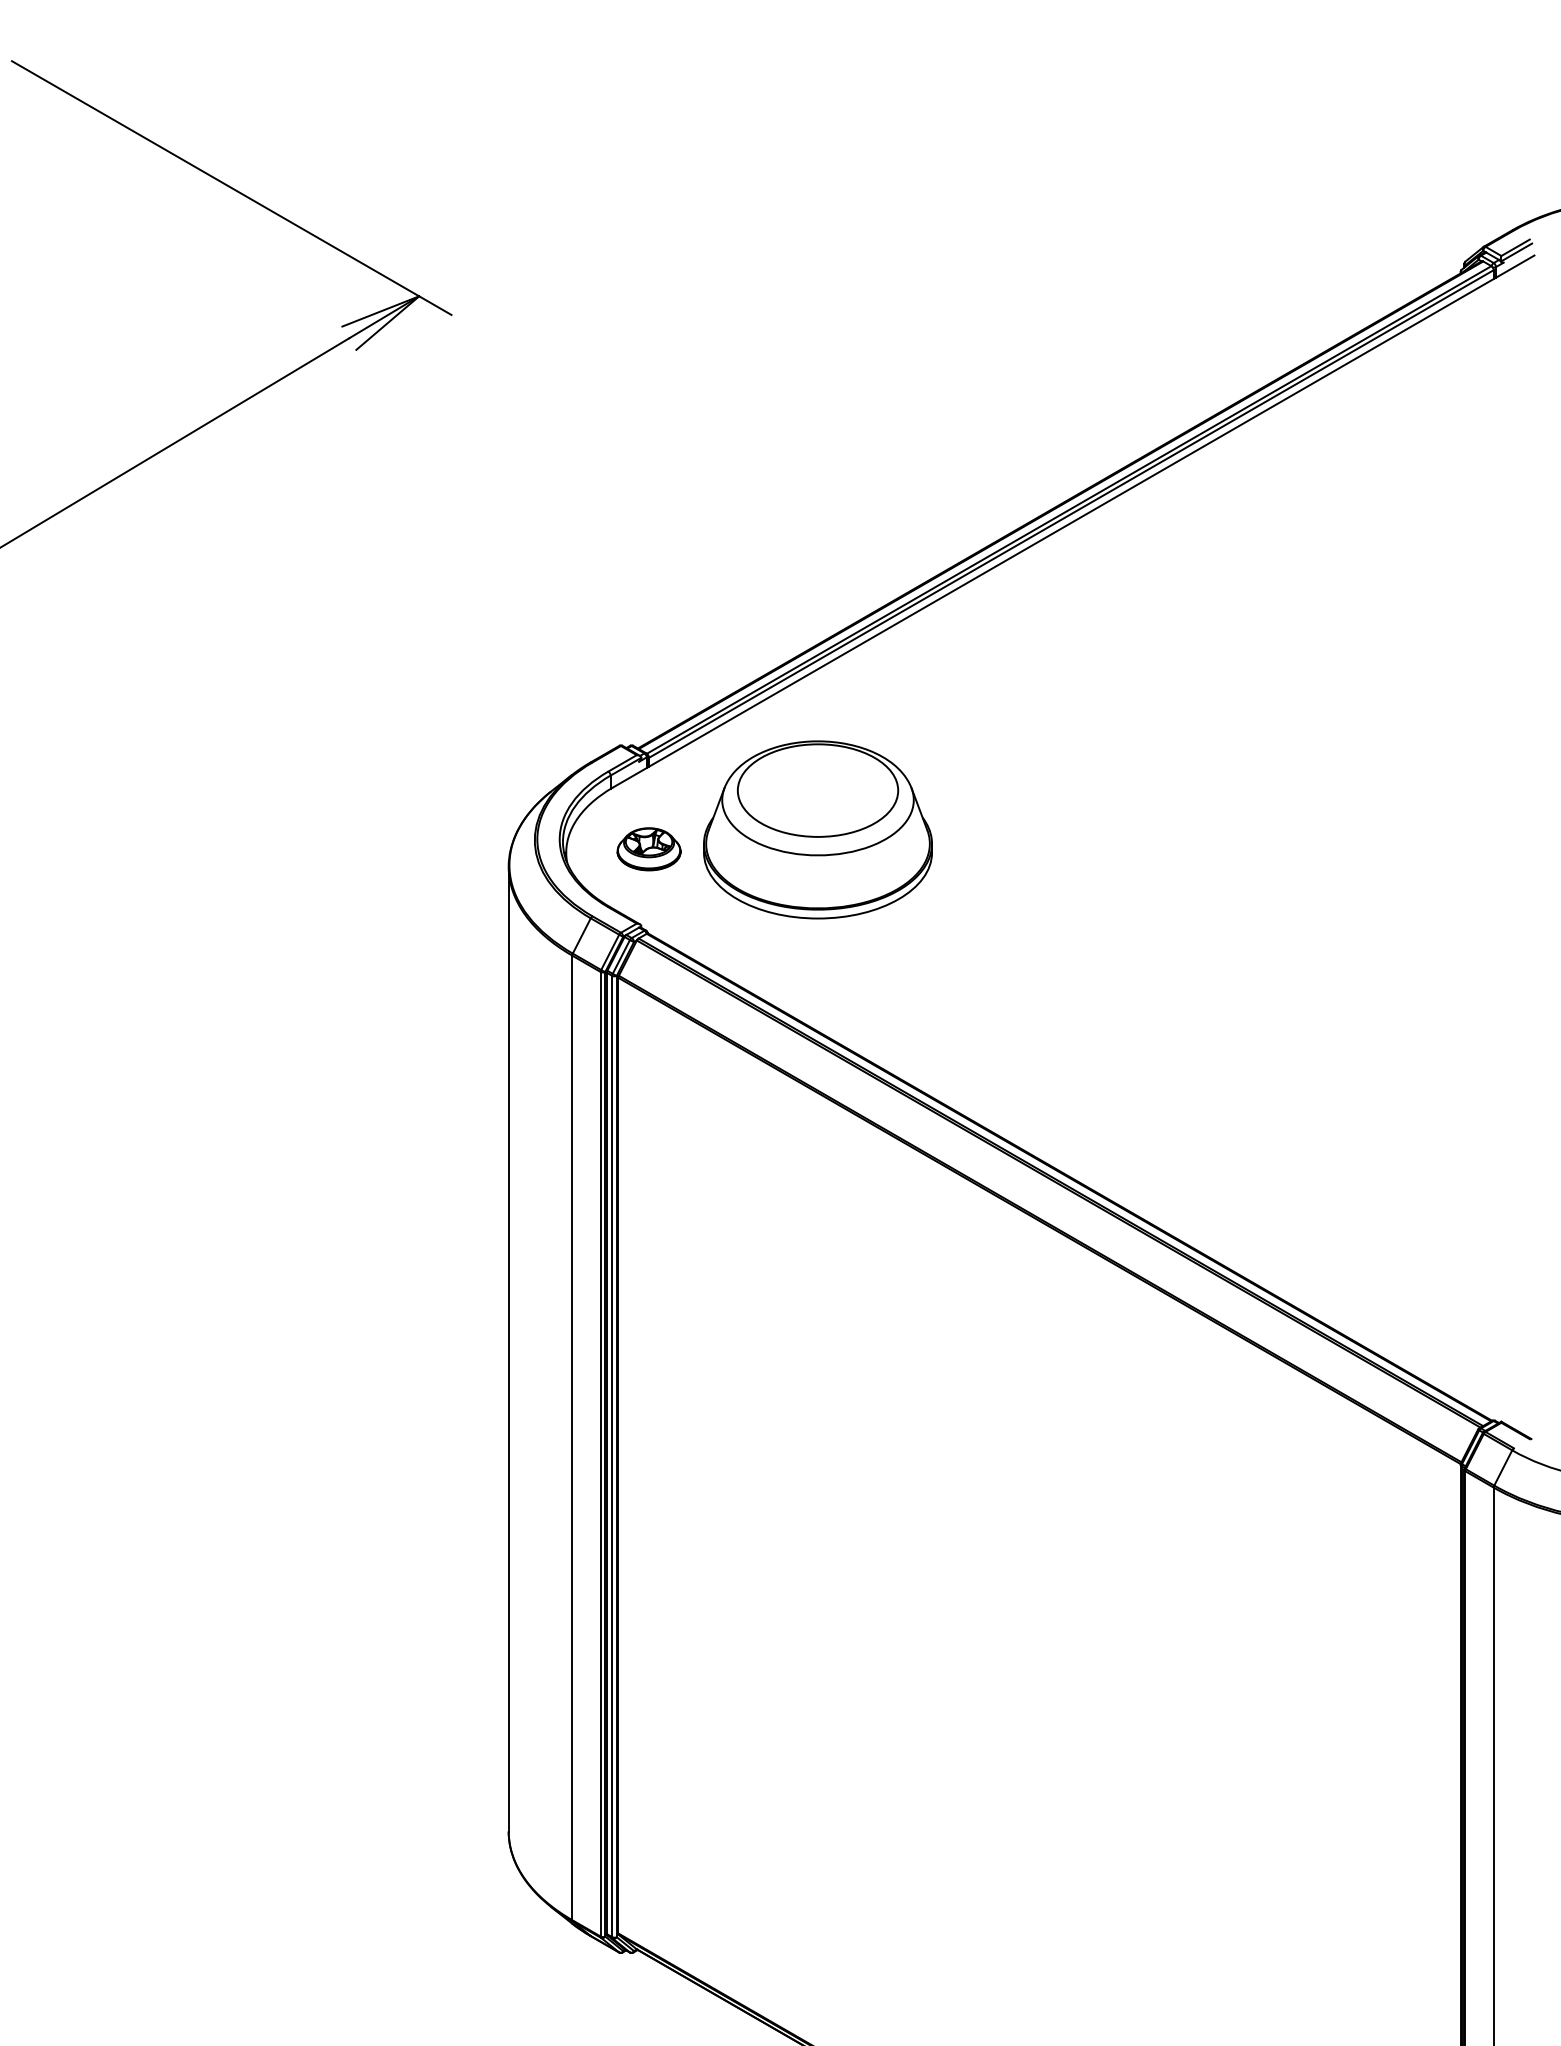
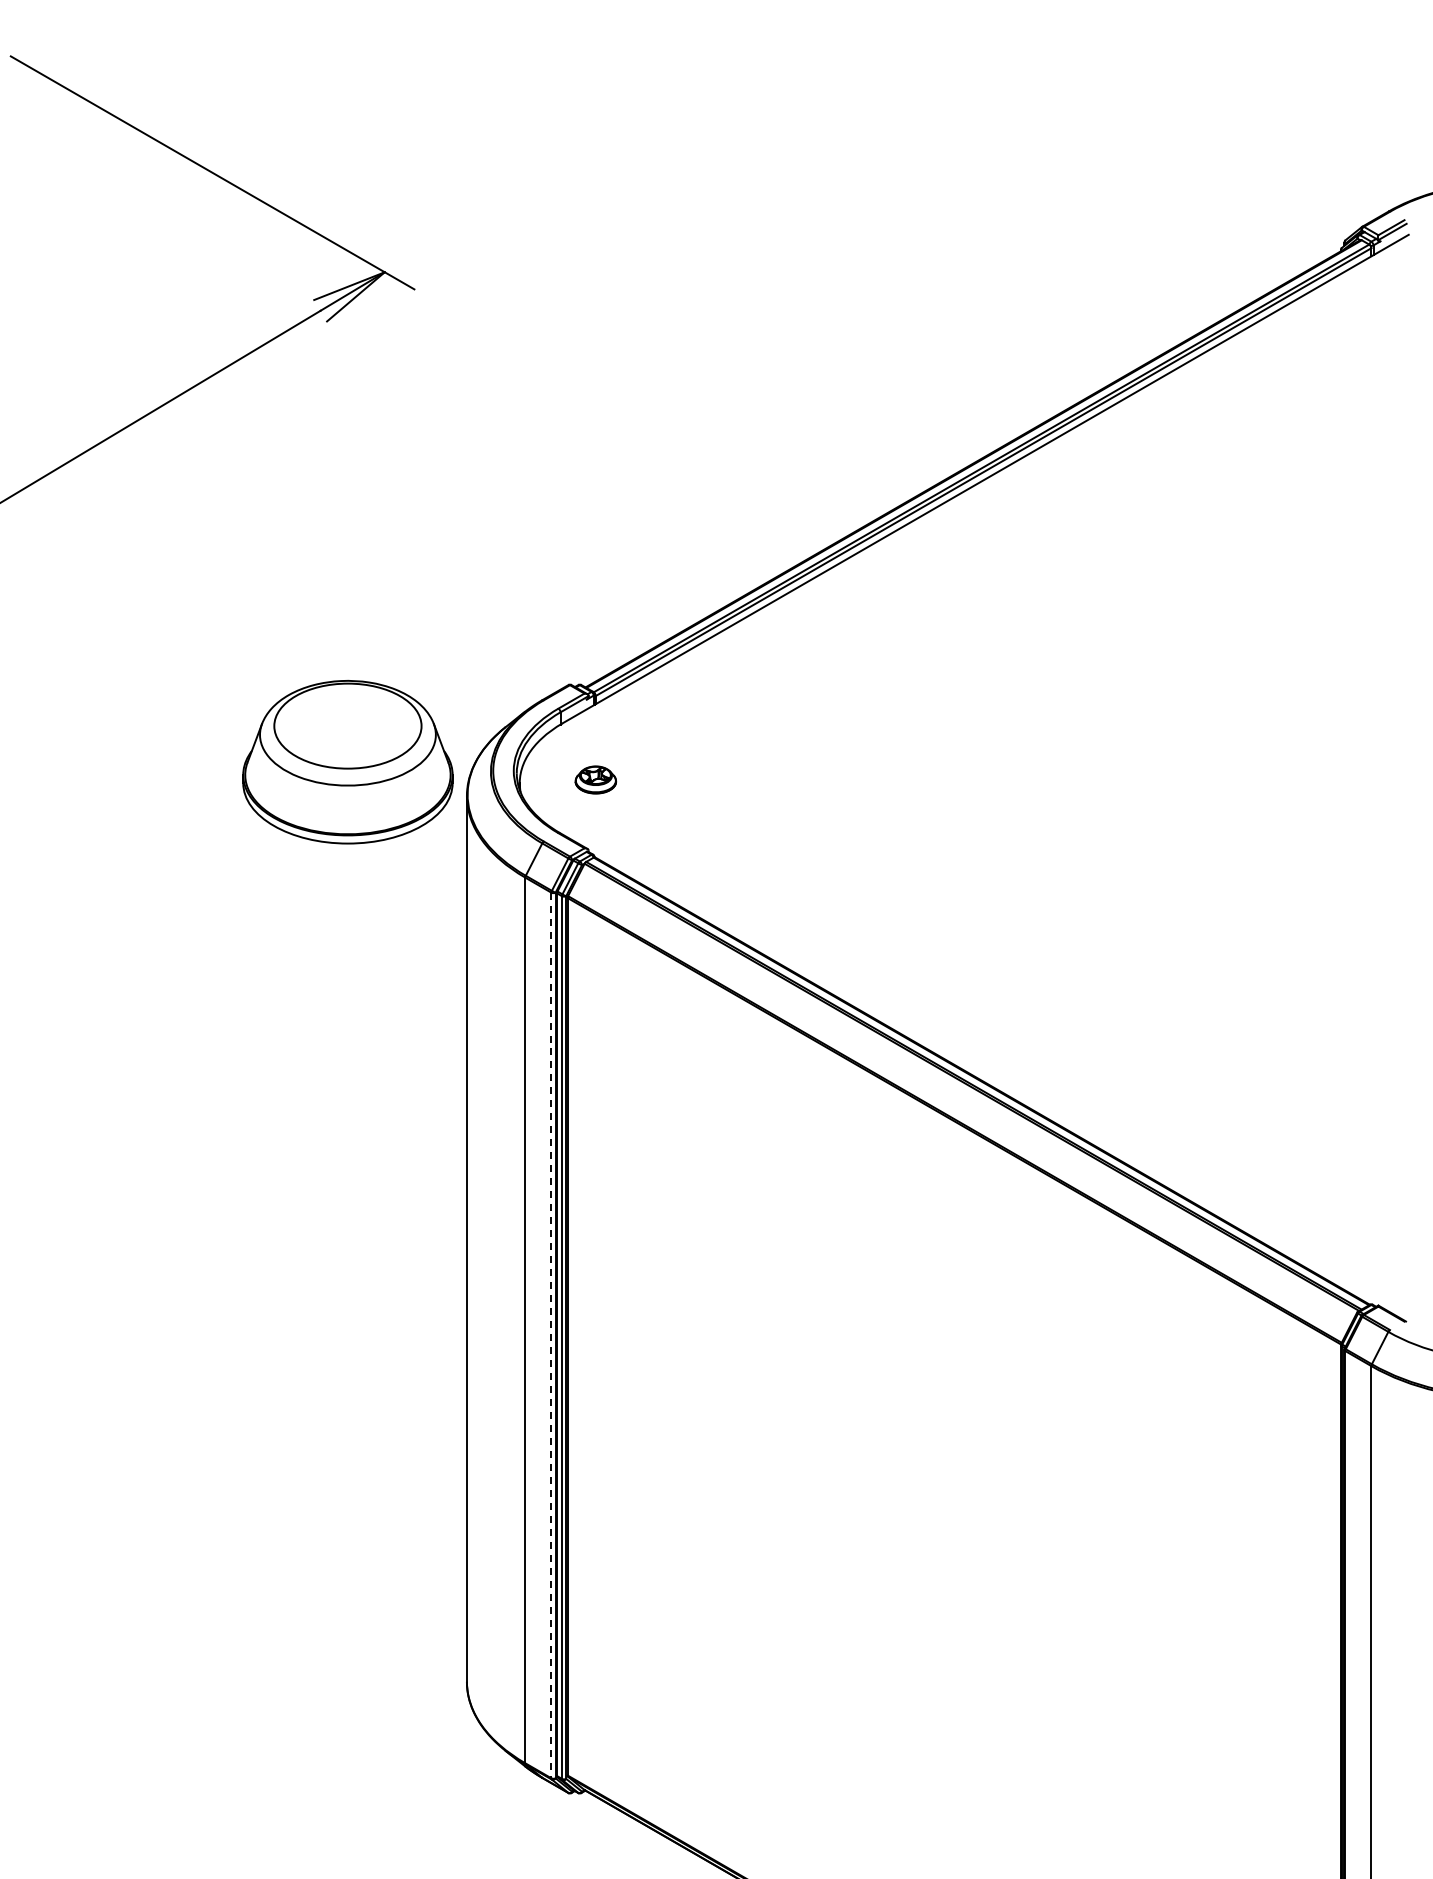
part: (817, 830) -> (347, 762), moved
part: (648, 848) -> (595, 779), size x0.7
line: (600, 1454) -> (551, 1335), solid -> dashed

